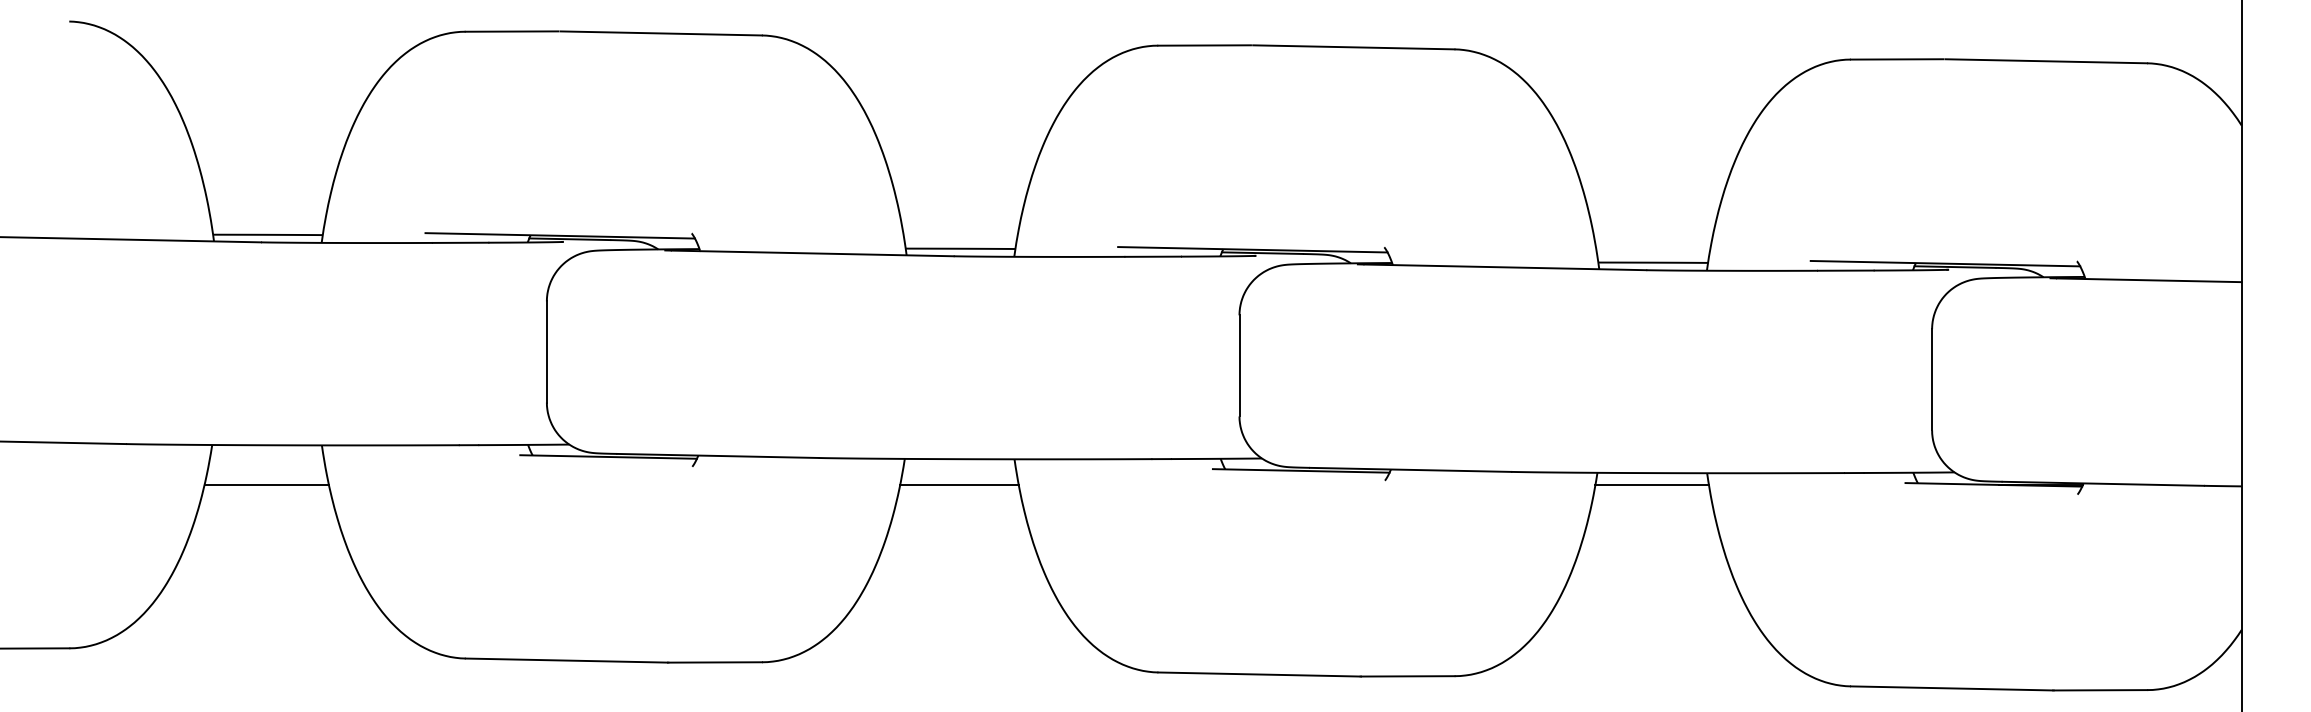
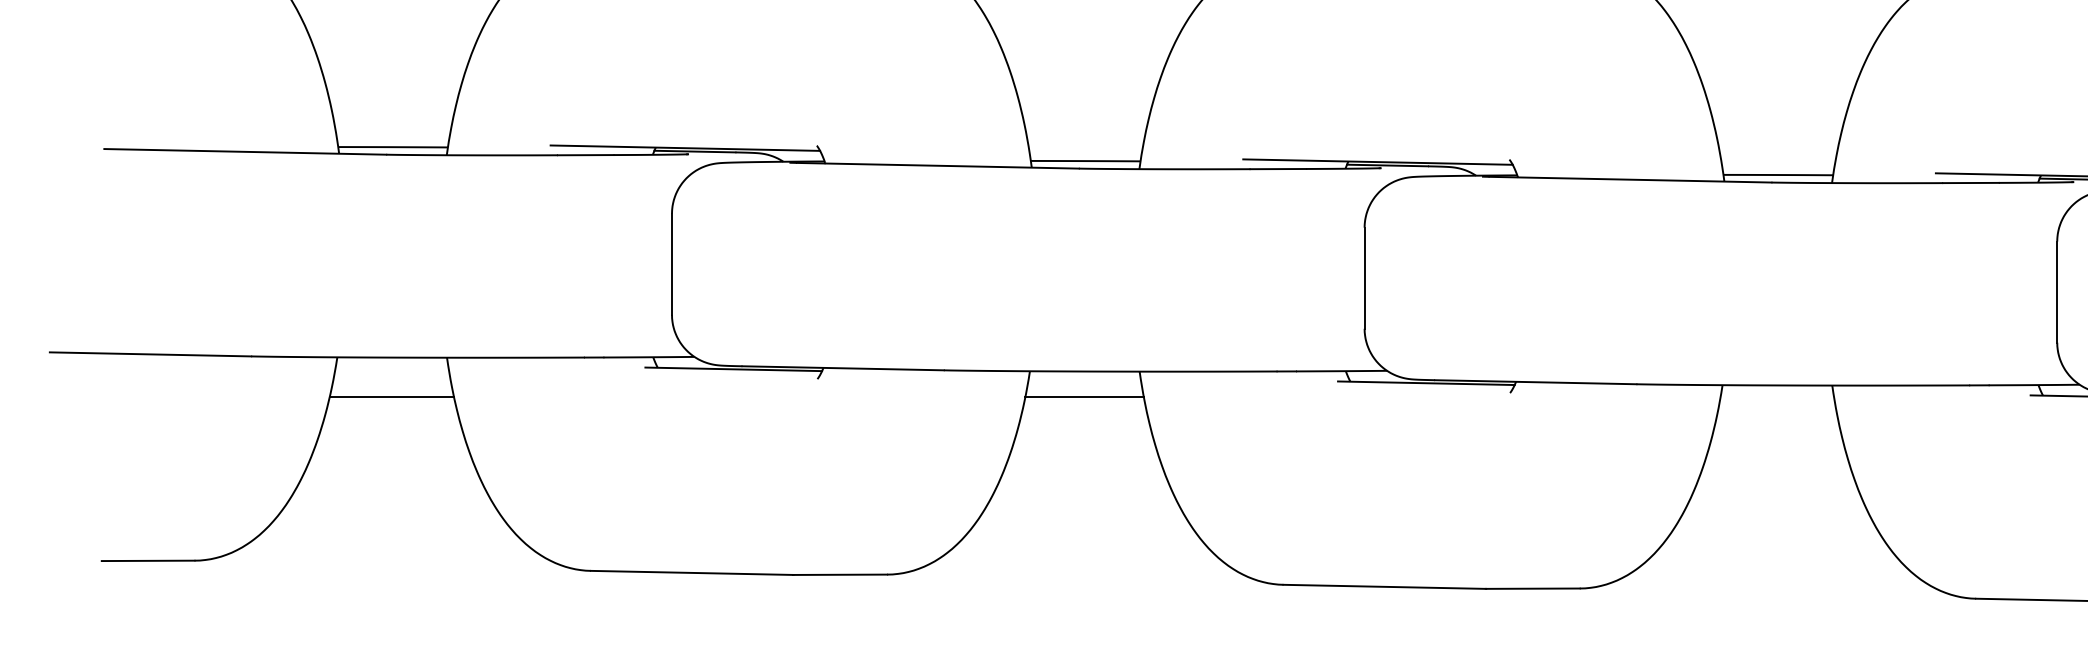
line: (1651, 484) -> (1776, 396), removed

